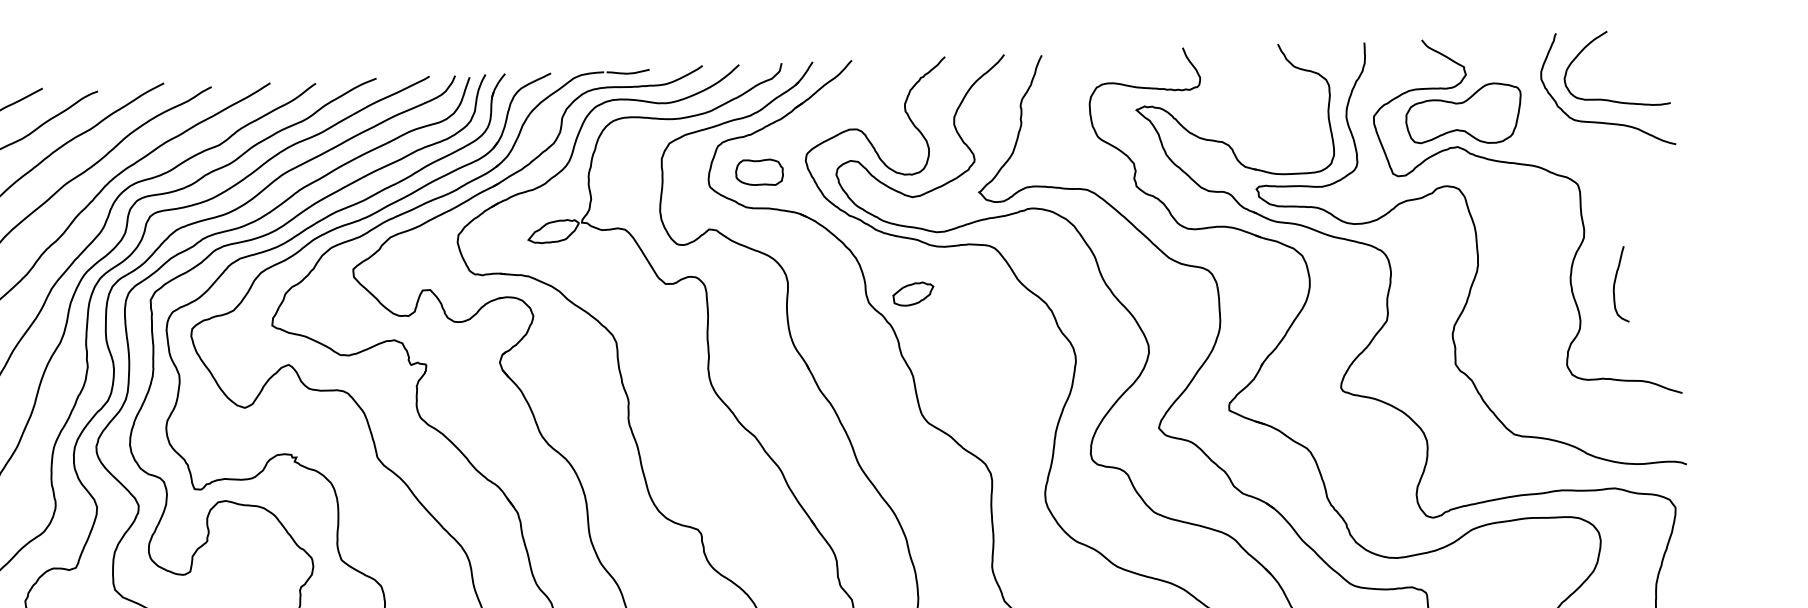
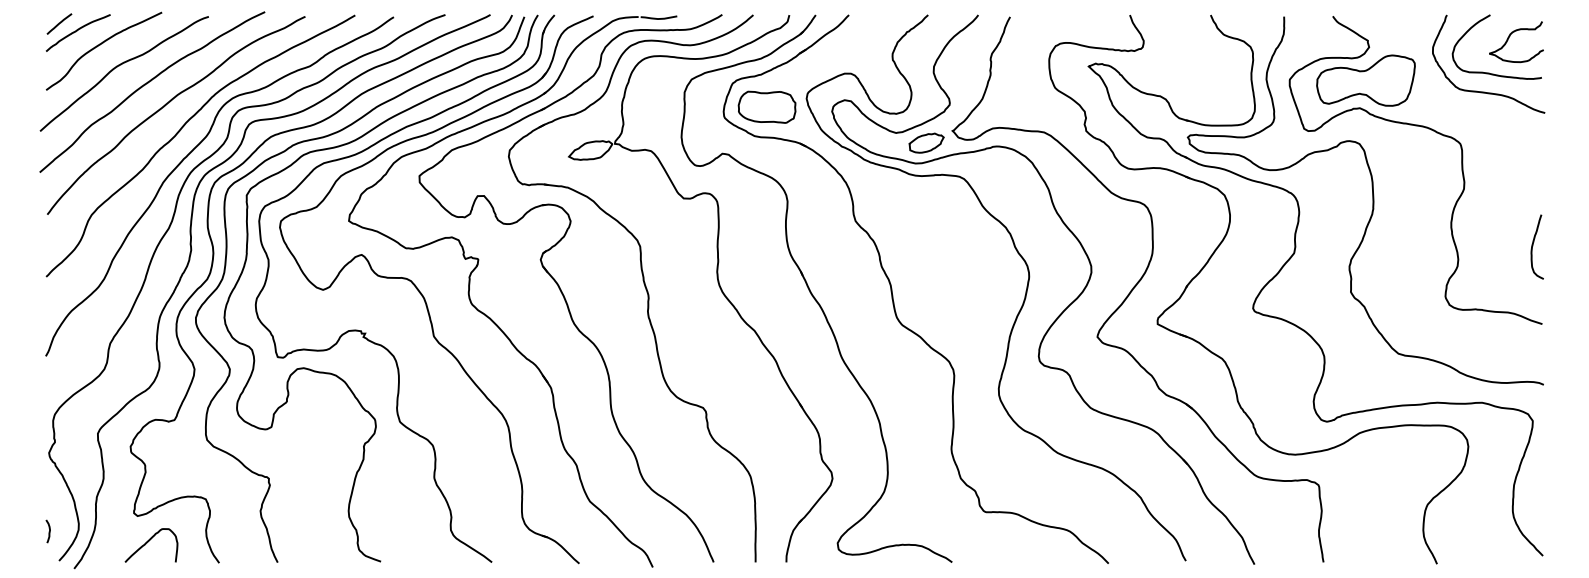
curve: (1630, 58) -> (1509, 38), added
part: (758, 171) -> (766, 106), size x1.43
curve: (1615, 284) -> (1533, 246), moved
part: (913, 293) -> (926, 142), moved

